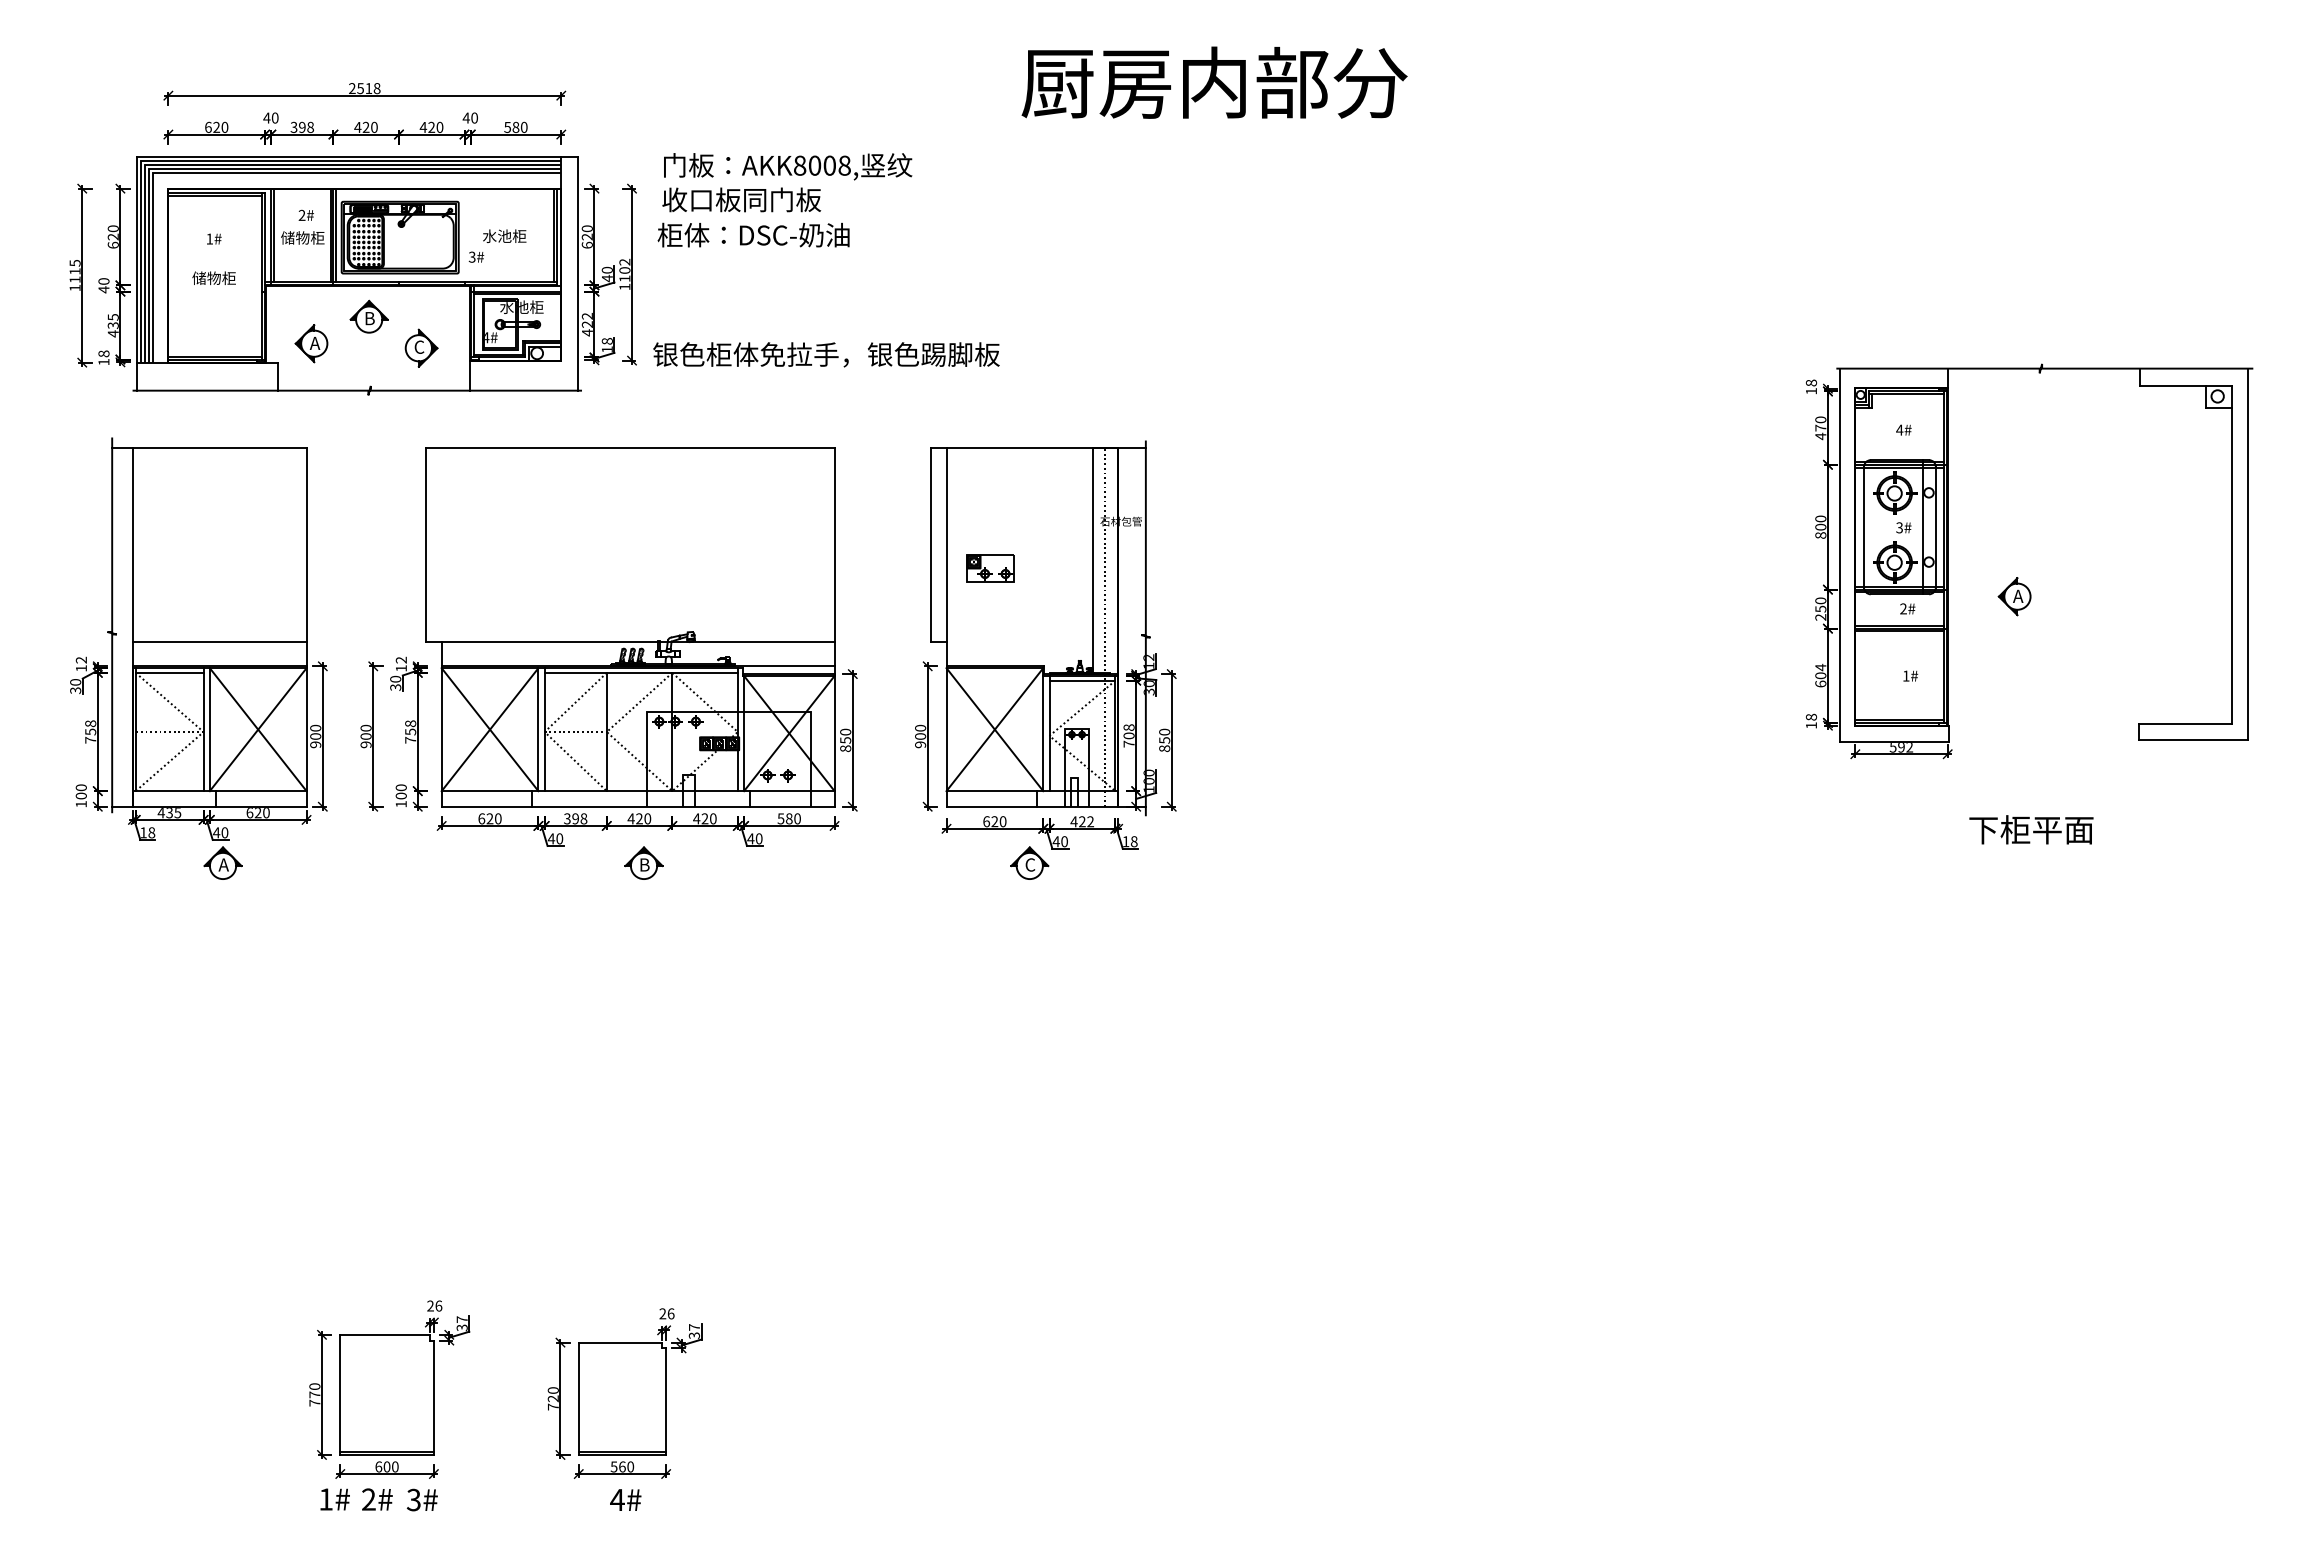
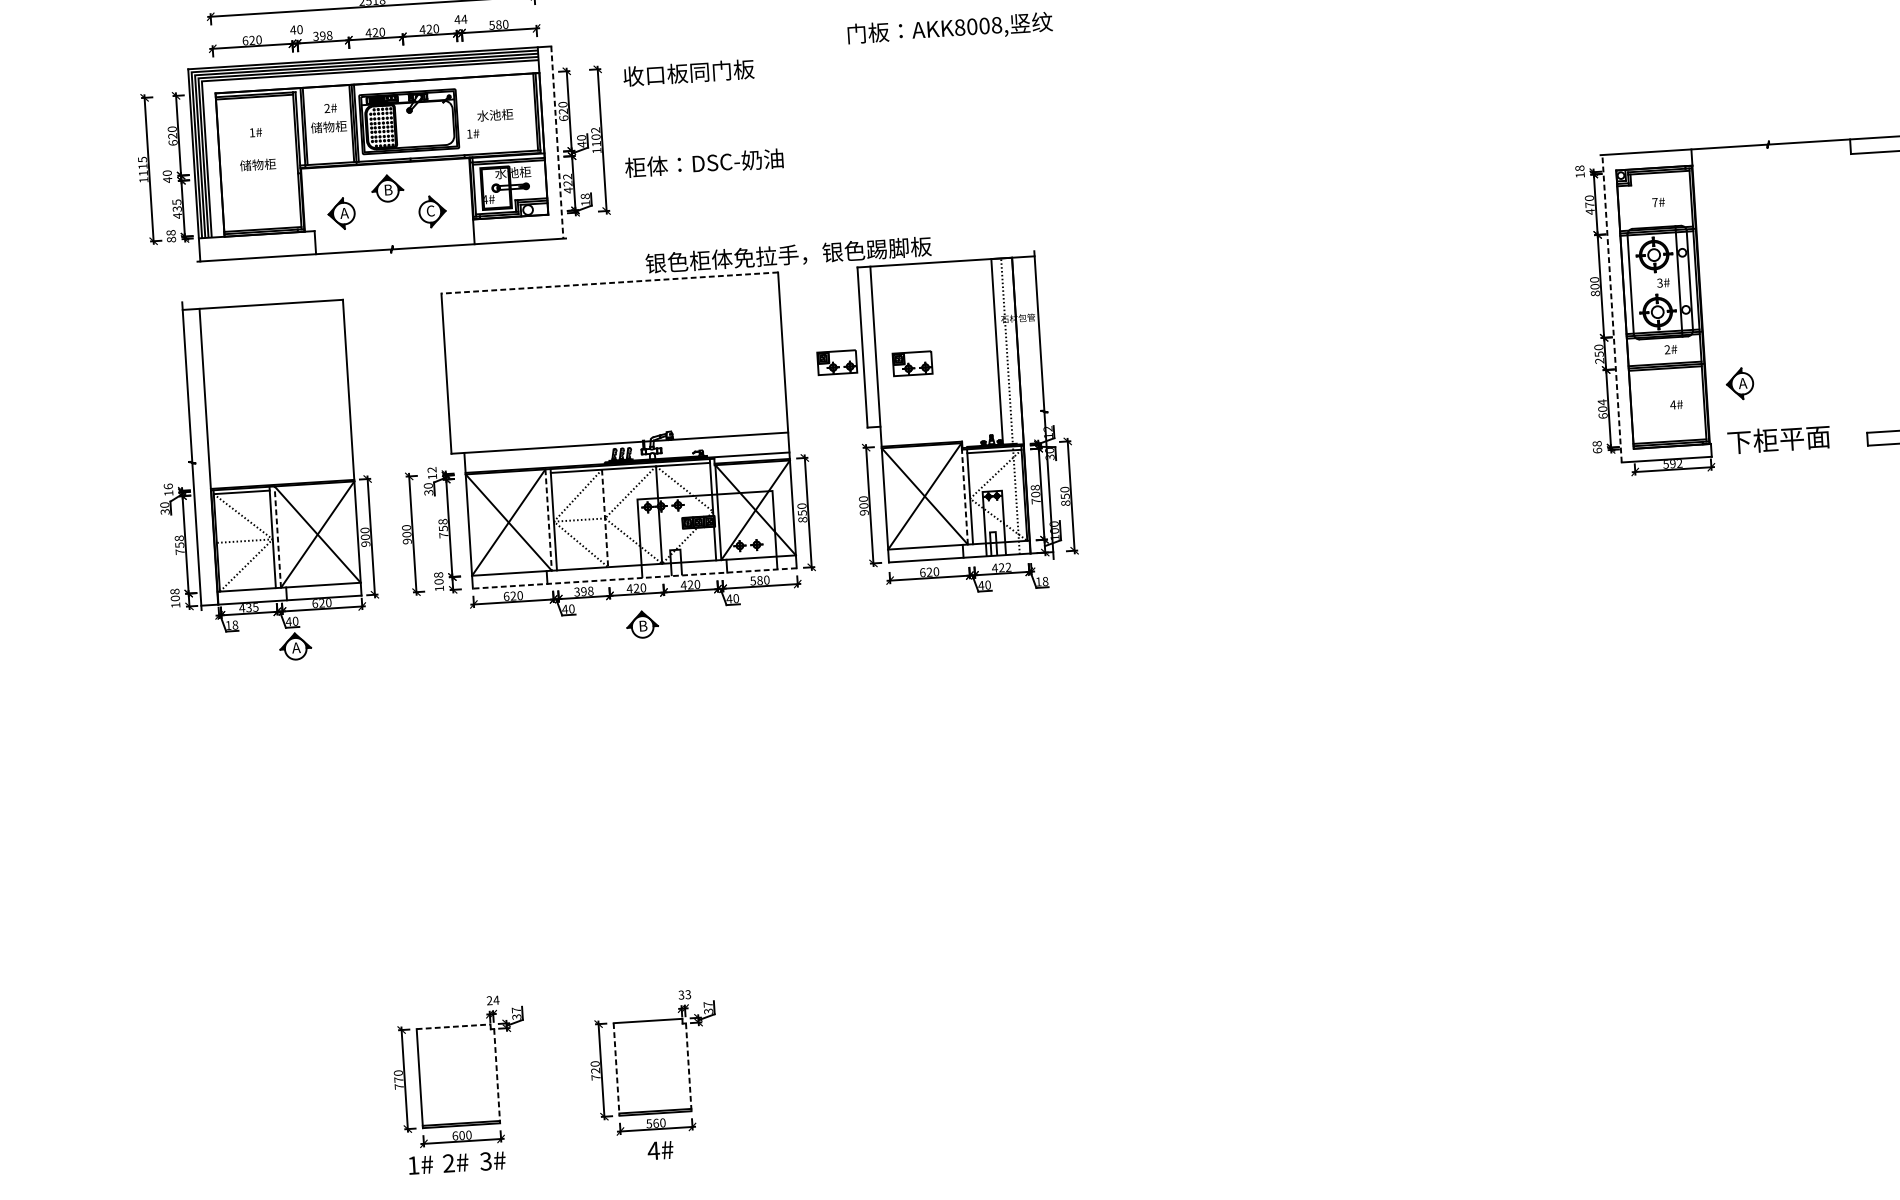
text: (474, 117) -> (464, 18), 40 -> 44
text: (788, 166) -> (950, 28), moved
text: (753, 234) -> (704, 162), moved
text: (471, 256) -> (468, 133), 3# -> 1#
line: (577, 274) -> (557, 142), solid -> dashed
text: (826, 354) -> (788, 254), moved
text: (103, 361) -> (171, 239), 18 -> 88
text: (1899, 429) -> (1654, 202), 4# -> 7#
line: (629, 447) -> (609, 282), solid -> dashed
line: (1839, 555) -> (1611, 309), solid -> dashed
part: (899, 561) -> (837, 362), added
part: (2014, 596) -> (1739, 383), moved
line: (219, 642) -> (281, 464), removed
text: (80, 659) -> (167, 485), 12 -> 16
text: (1905, 675) -> (1672, 404), 1# -> 4#
text: (1811, 725) -> (1597, 450), 18 -> 68
line: (209, 729) -> (277, 537), solid -> dashed
line: (538, 730) -> (548, 520), solid -> dashed
line: (606, 732) -> (604, 518), solid -> dashed
line: (1043, 733) -> (965, 497), solid -> dashed
text: (81, 787) -> (175, 591), 100 -> 108
text: (401, 787) -> (438, 574), 100 -> 108
line: (637, 806) -> (634, 578), solid -> dashed
text: (2031, 829) -> (1778, 439), moved
part: (1029, 862) -> (960, 604), removed
text: (438, 1305) -> (496, 999), 26 -> 24
text: (666, 1313) -> (684, 994), 26 -> 33
line: (385, 1334) -> (453, 1026), solid -> dashed
line: (433, 1398) -> (496, 1076), solid -> dashed
line: (578, 1399) -> (616, 1070), solid -> dashed
line: (666, 1402) -> (689, 1067), solid -> dashed

